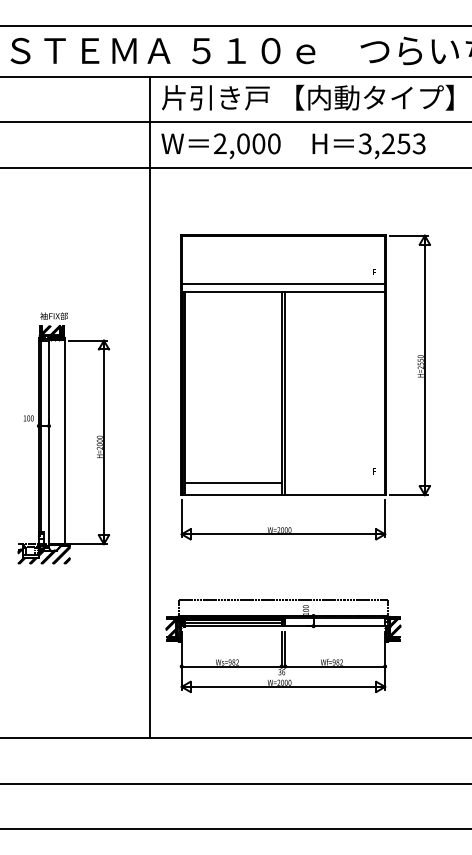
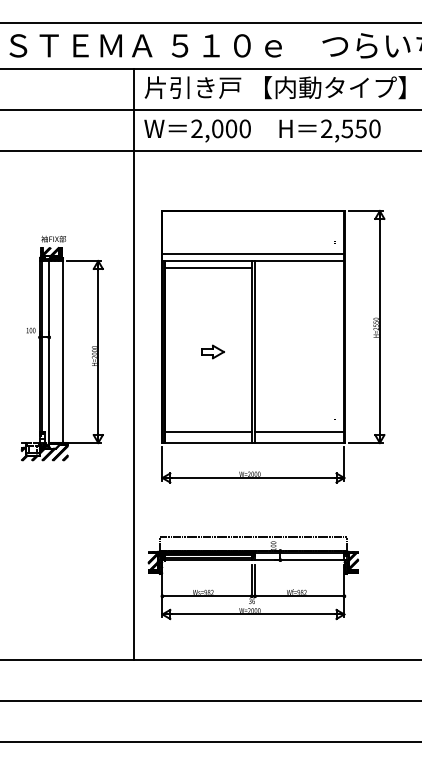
text: (391, 143) -> (350, 128), 3,253 -> 2,550
line: (232, 299) -> (207, 268), added
part: (238, 393) -> (213, 352), added
part: (63, 438) -> (62, 348), moved
line: (335, 482) -> (299, 431), added

